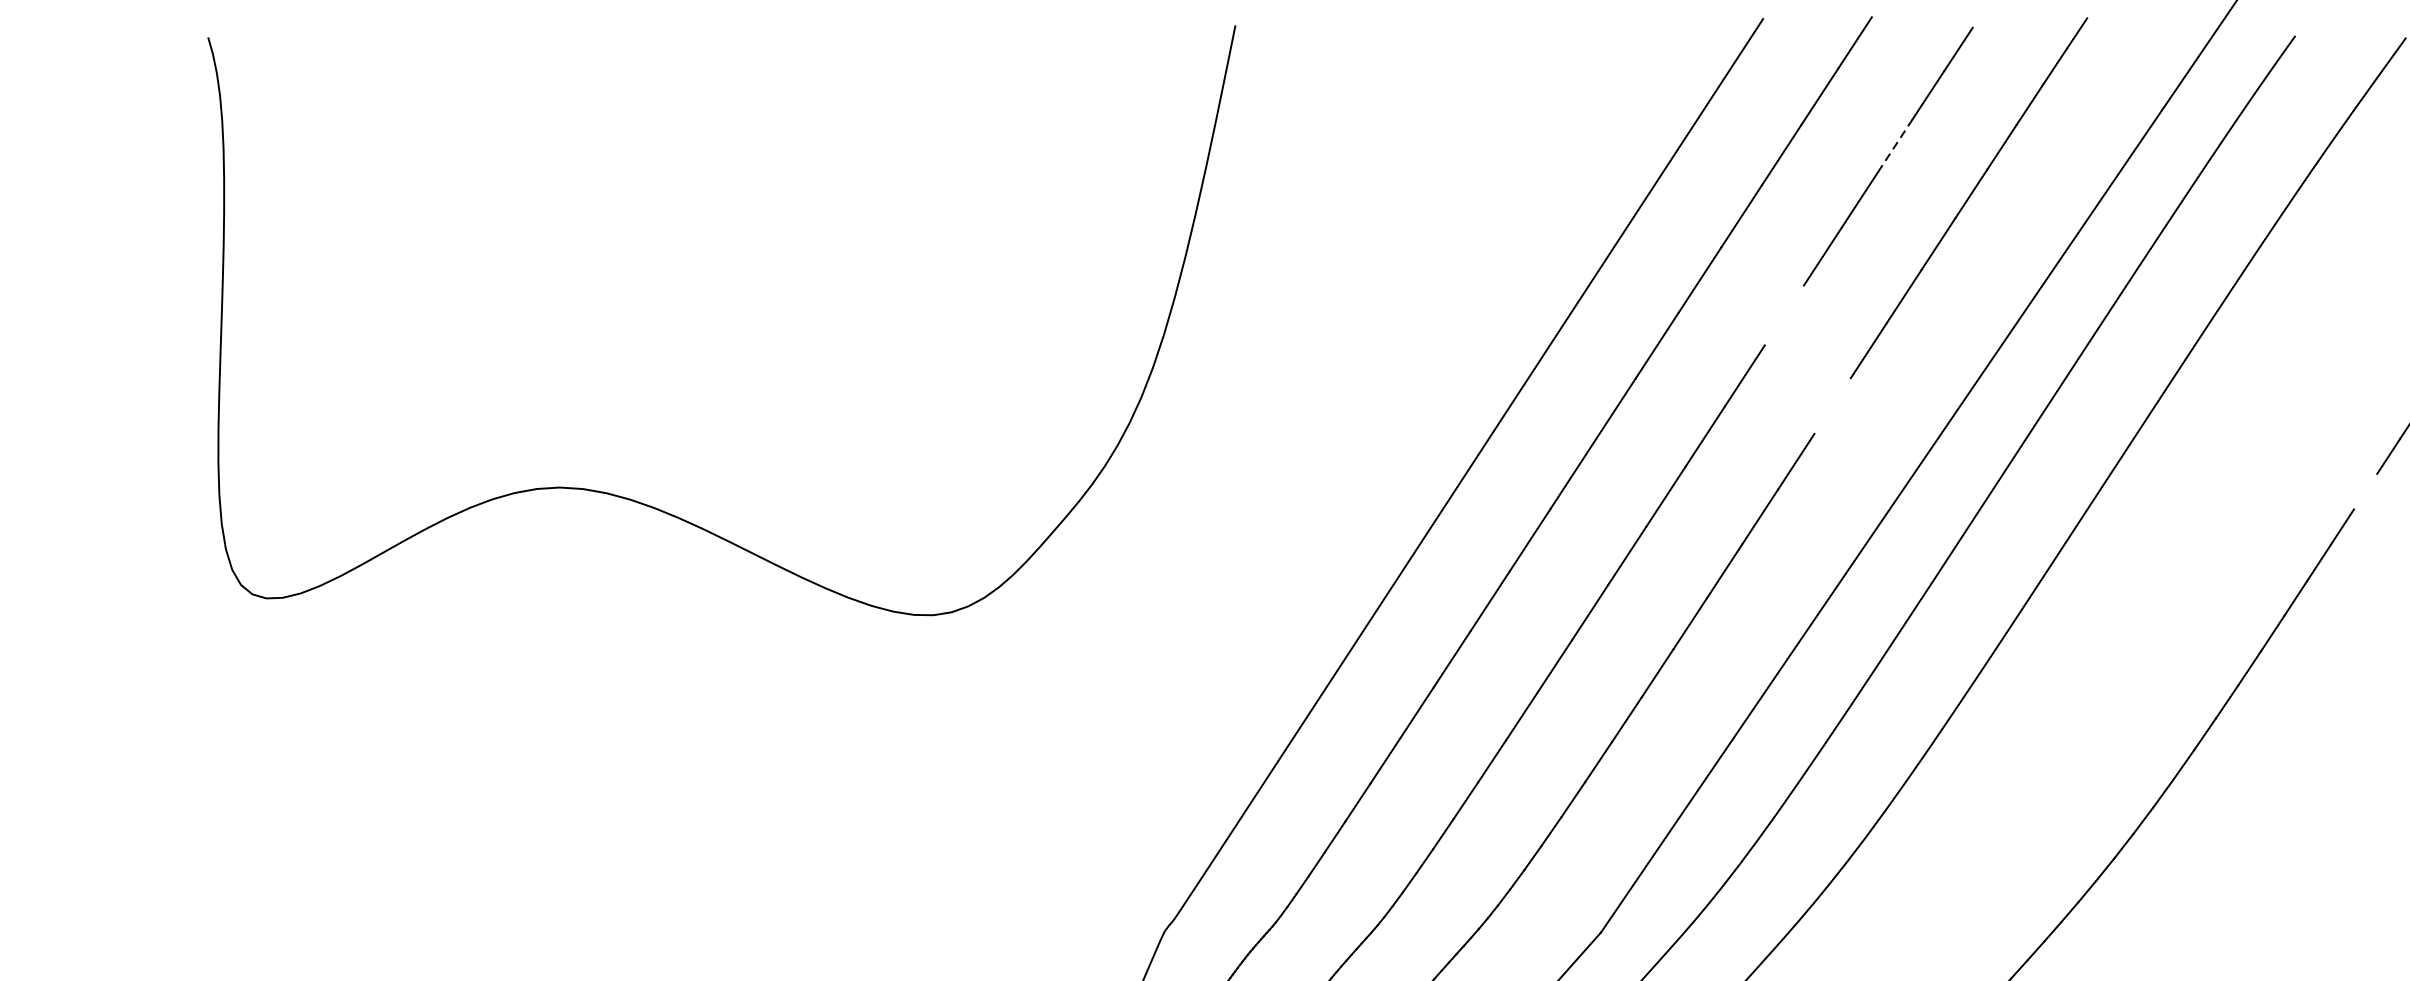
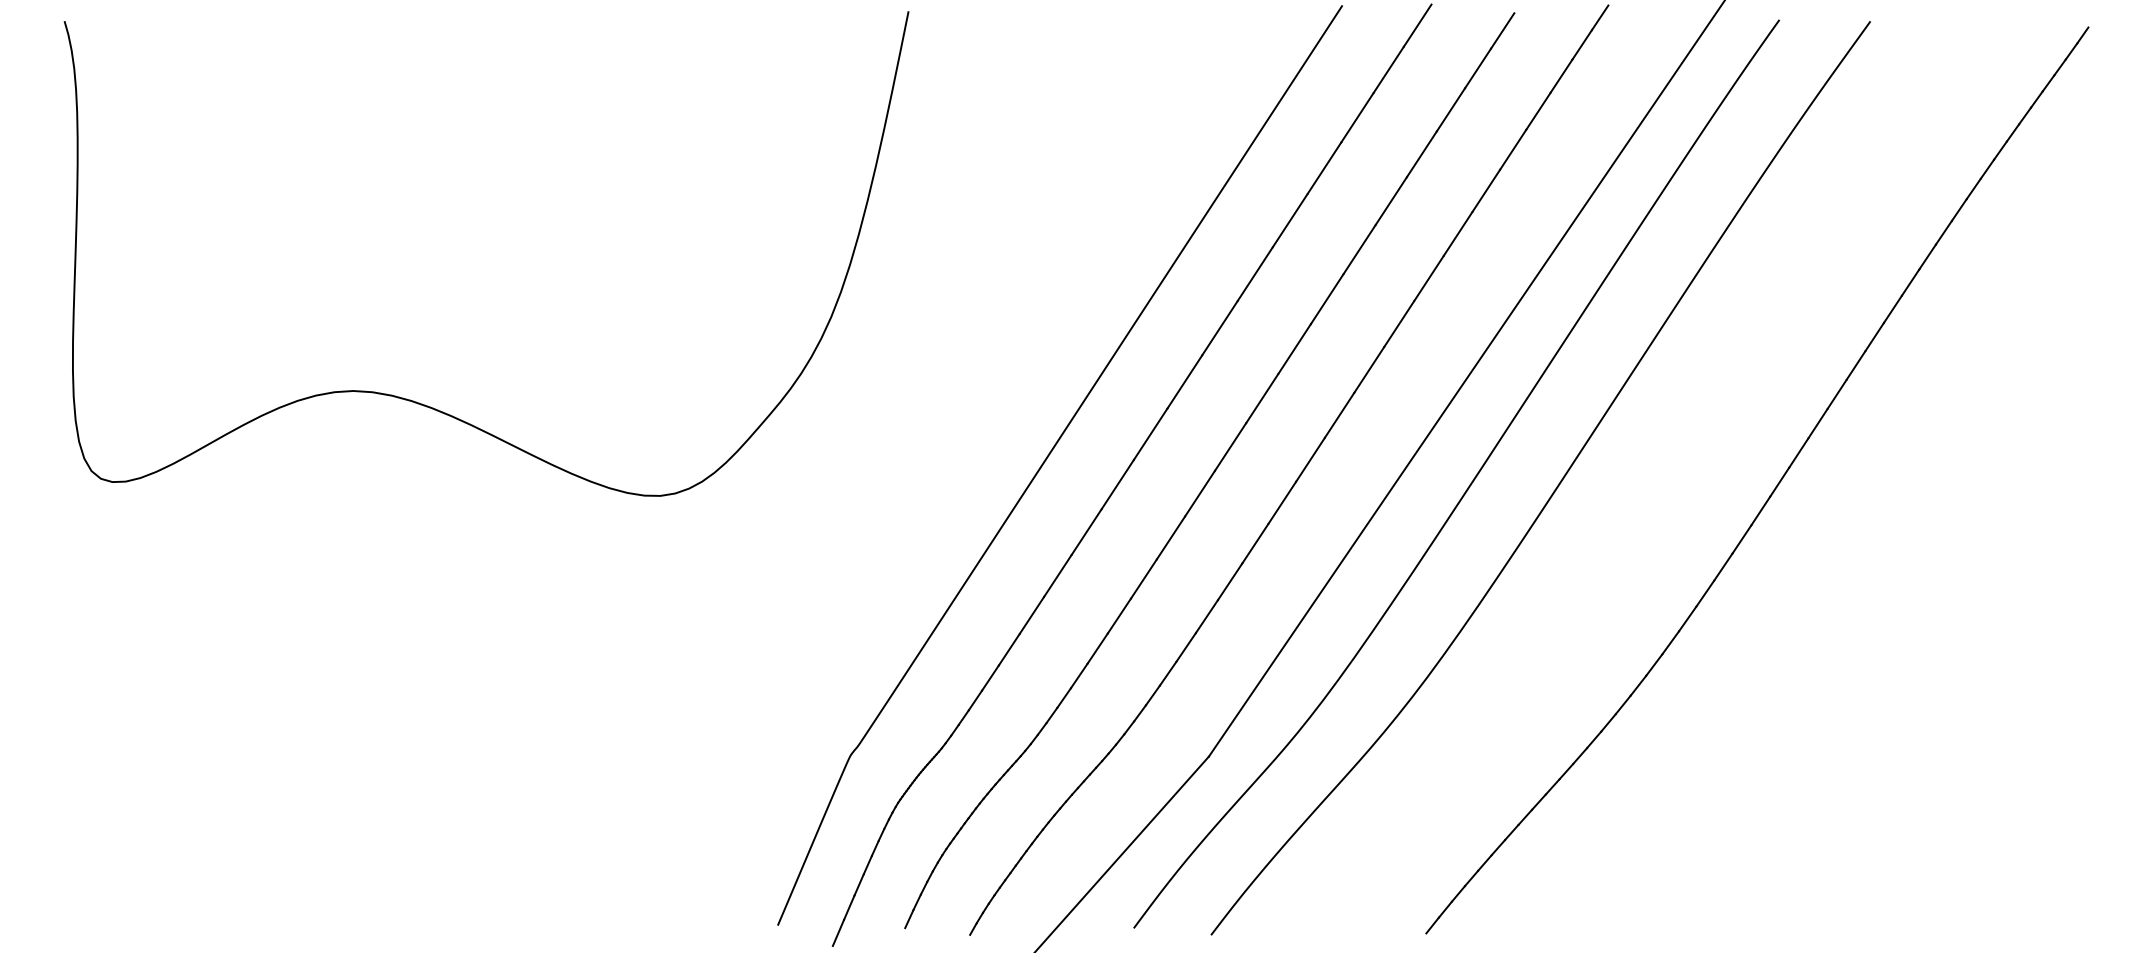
line: (1895, 144) -> (1450, 109), dashed -> solid
line: (1784, 315) -> (1359, 249), added
line: (1832, 405) -> (1399, 323), added
line: (2364, 490) -> (1836, 393), added

